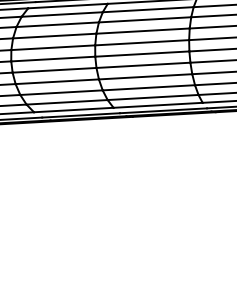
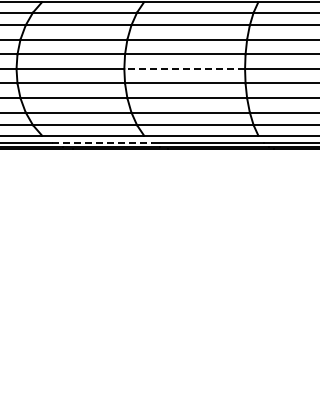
line: (142, 53) -> (184, 68), solid -> dashed
line: (81, 115) -> (102, 142), solid -> dashed

